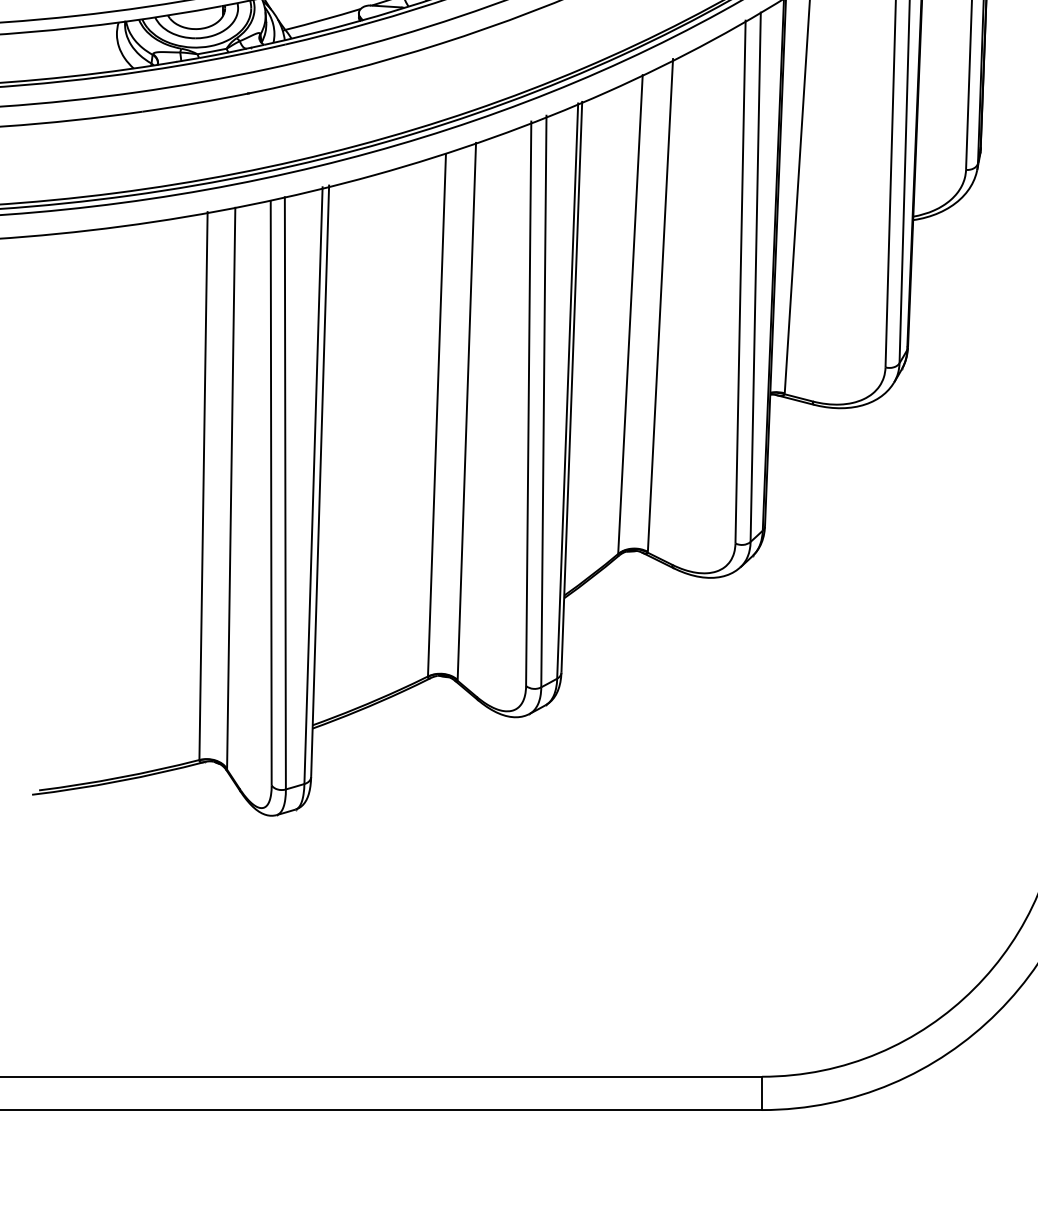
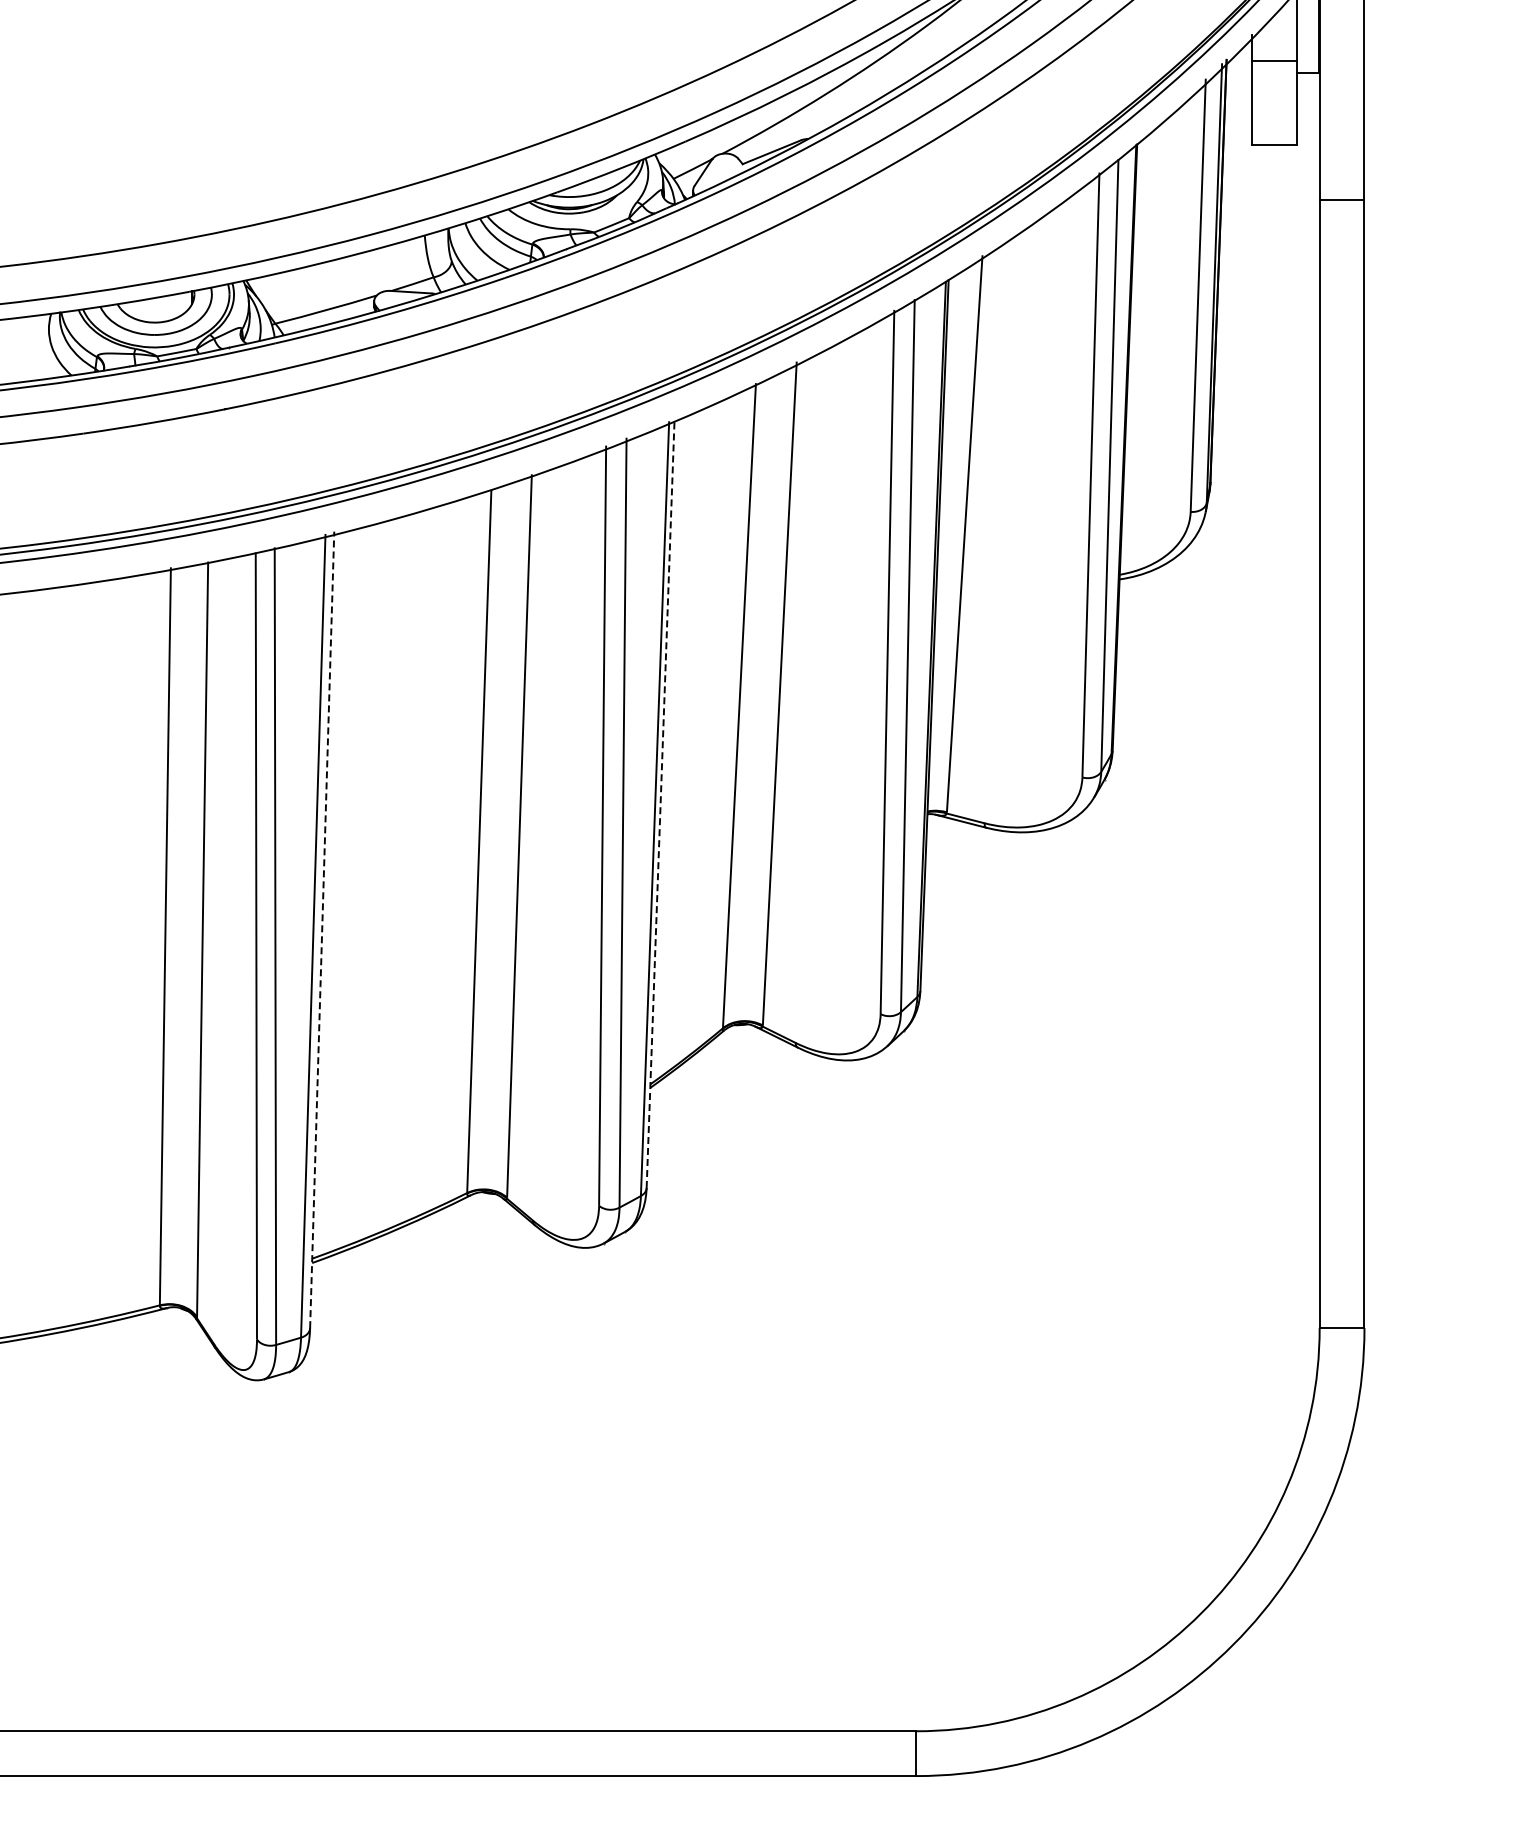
line: (571, 386) -> (660, 803), solid -> dashed
line: (320, 480) -> (322, 929), solid -> dashed

